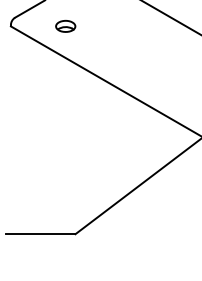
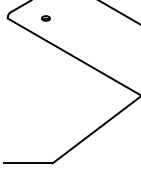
part: (65, 26) -> (45, 18), size x0.6

